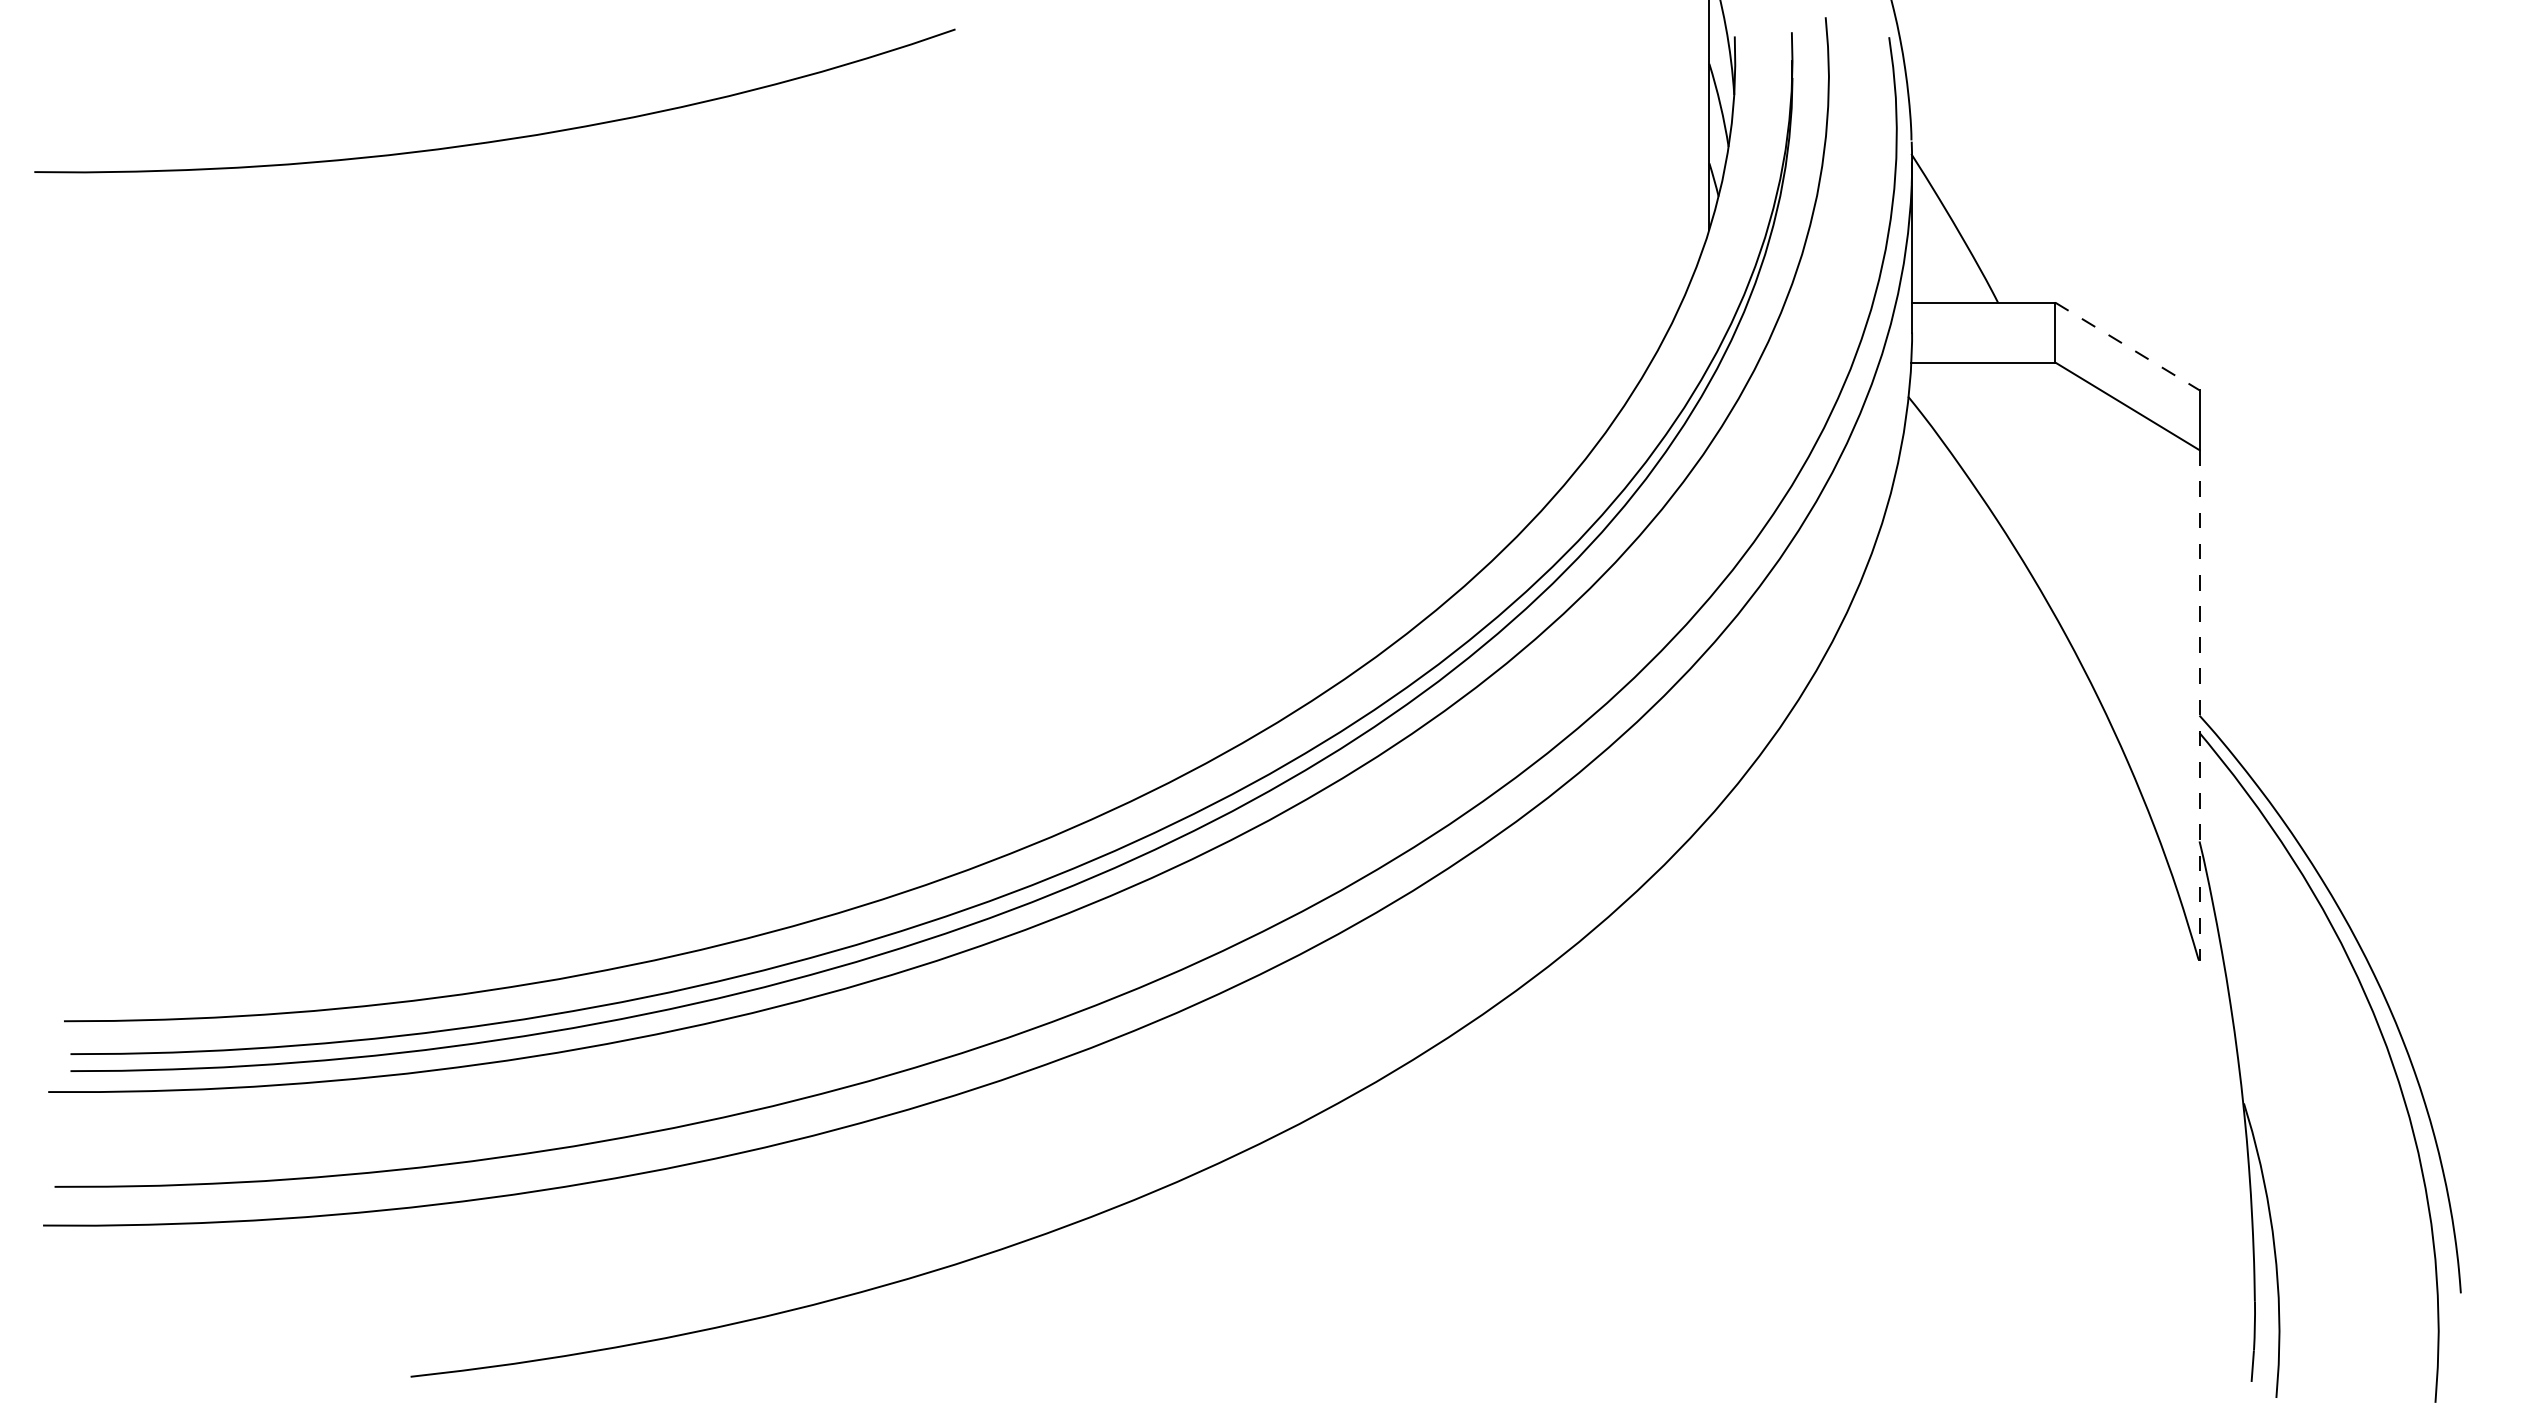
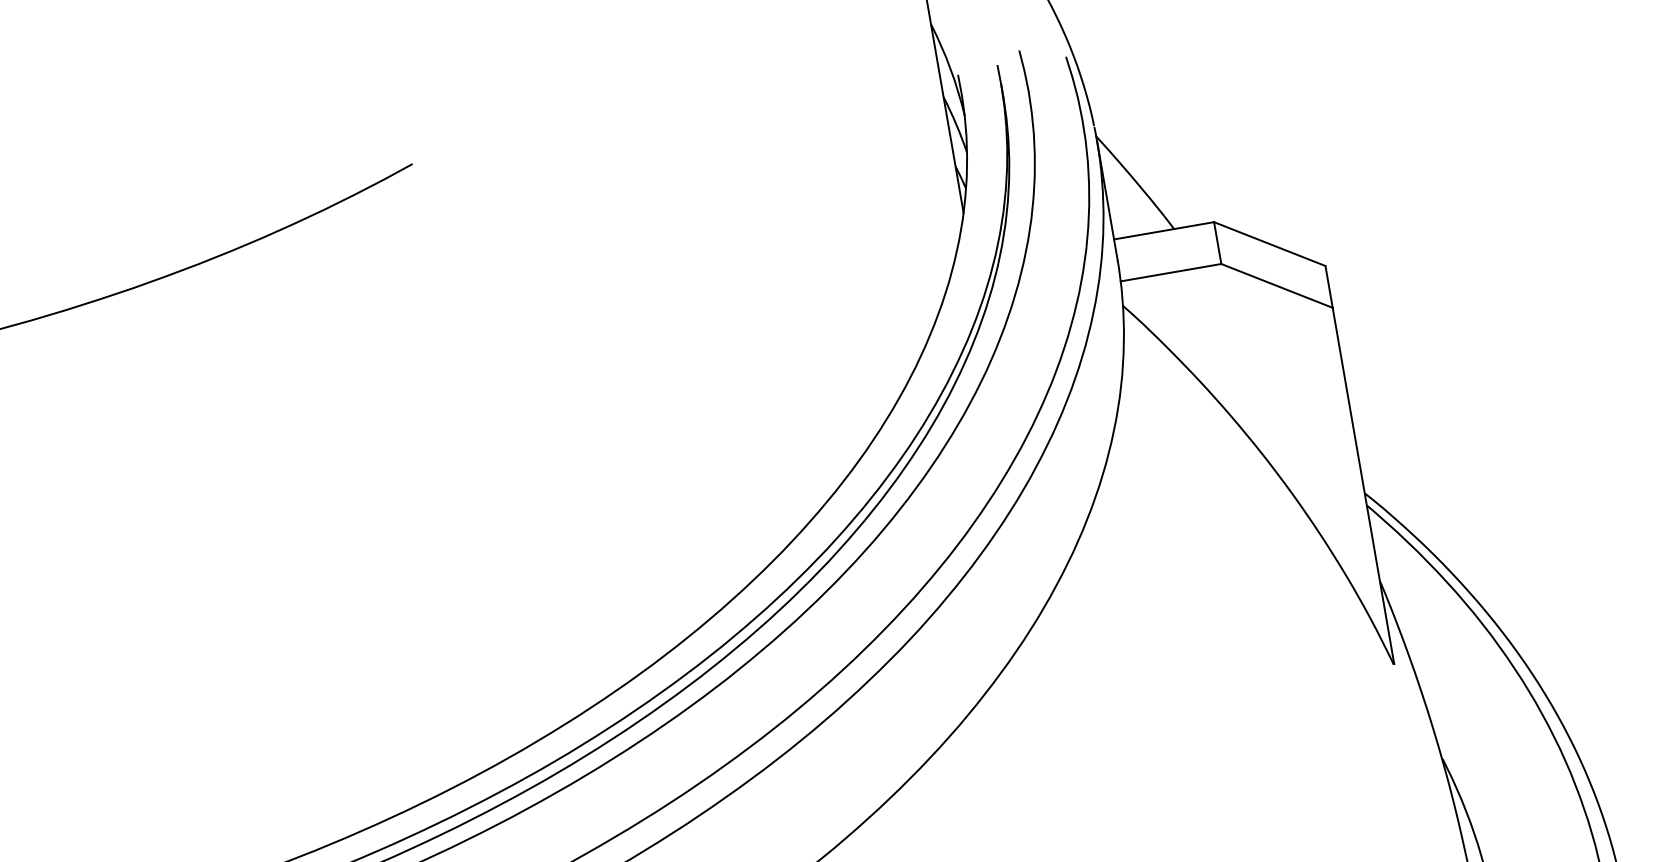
line: (2127, 346) -> (1269, 244), dashed -> solid
line: (2199, 704) -> (1363, 485), dashed -> solid

